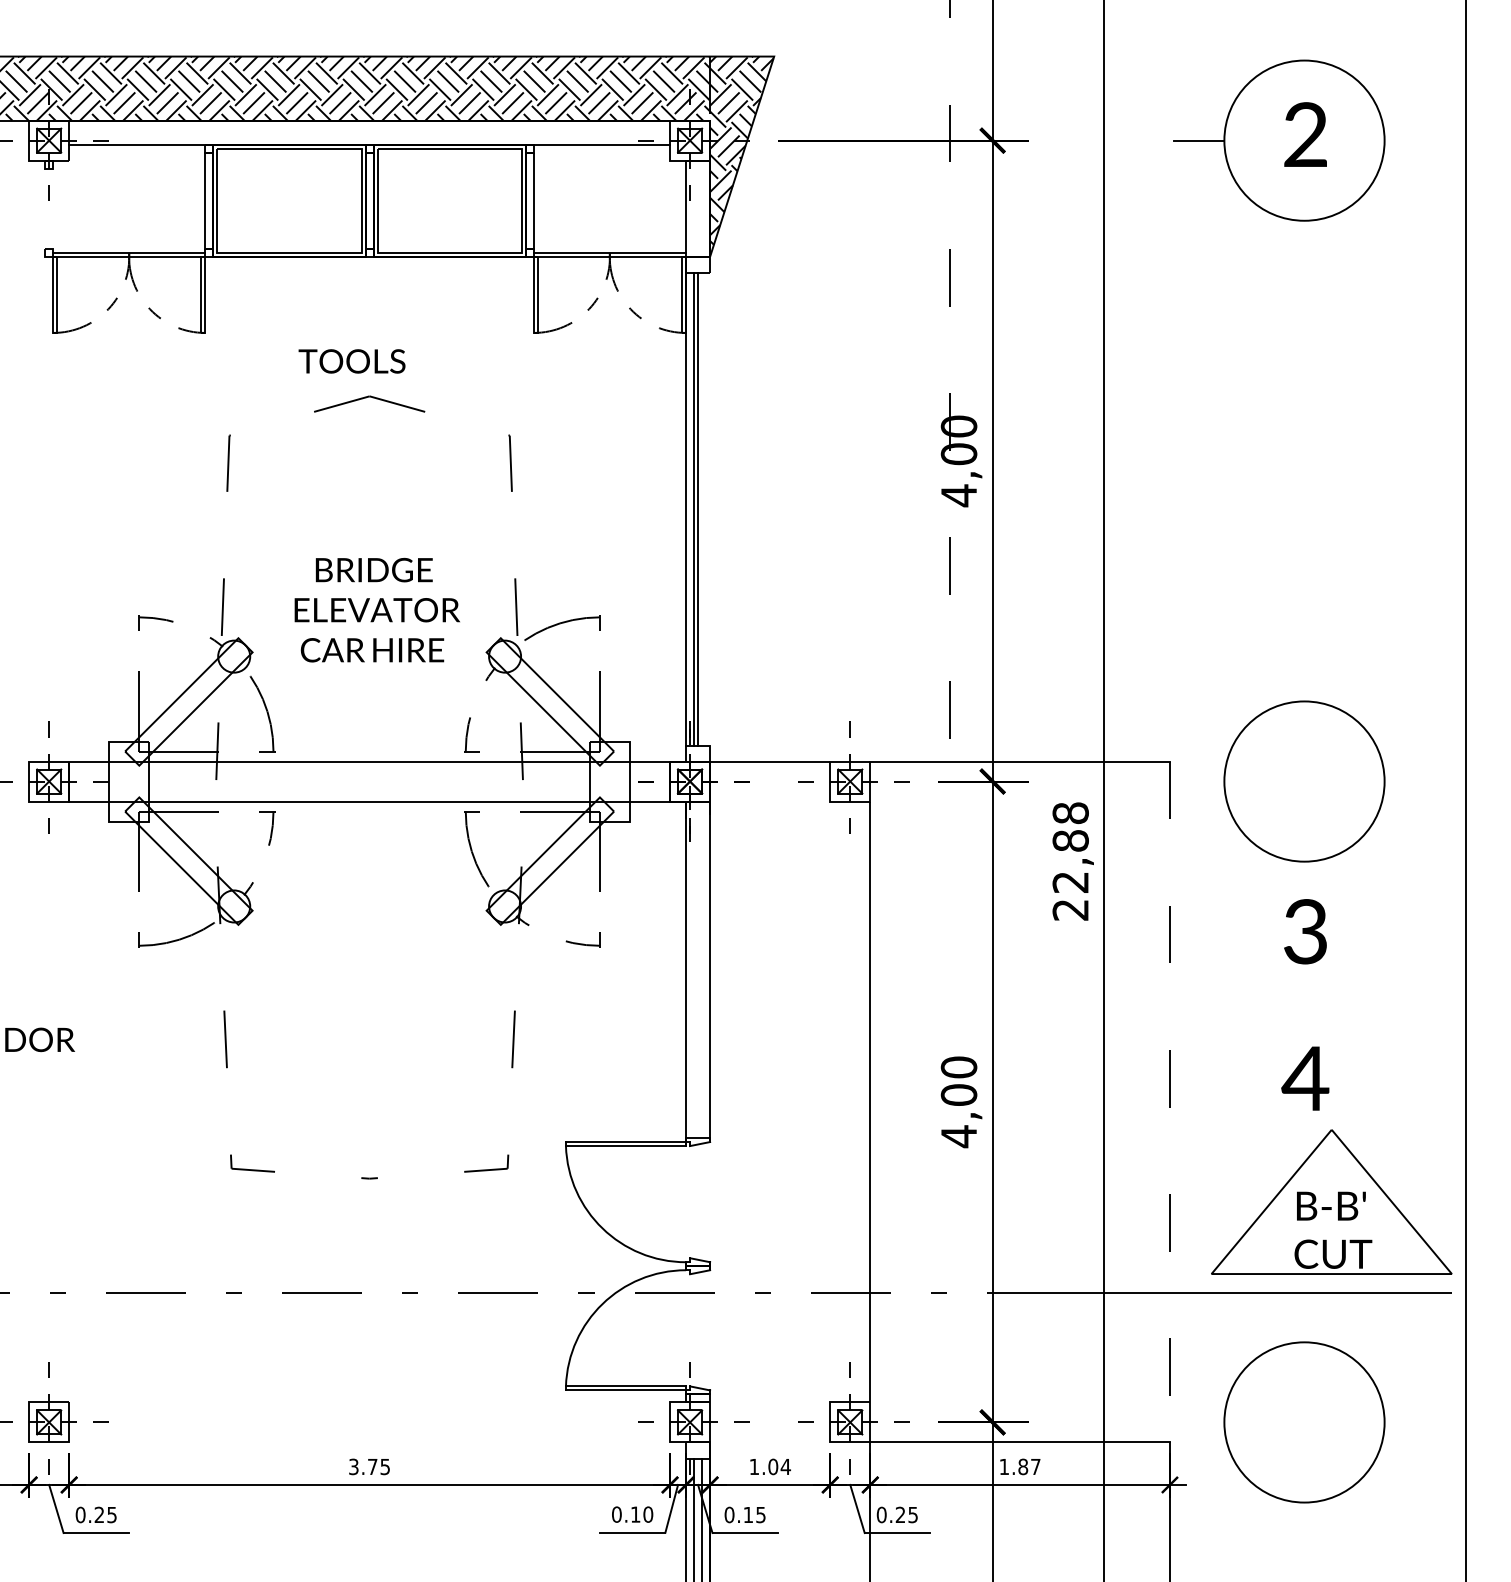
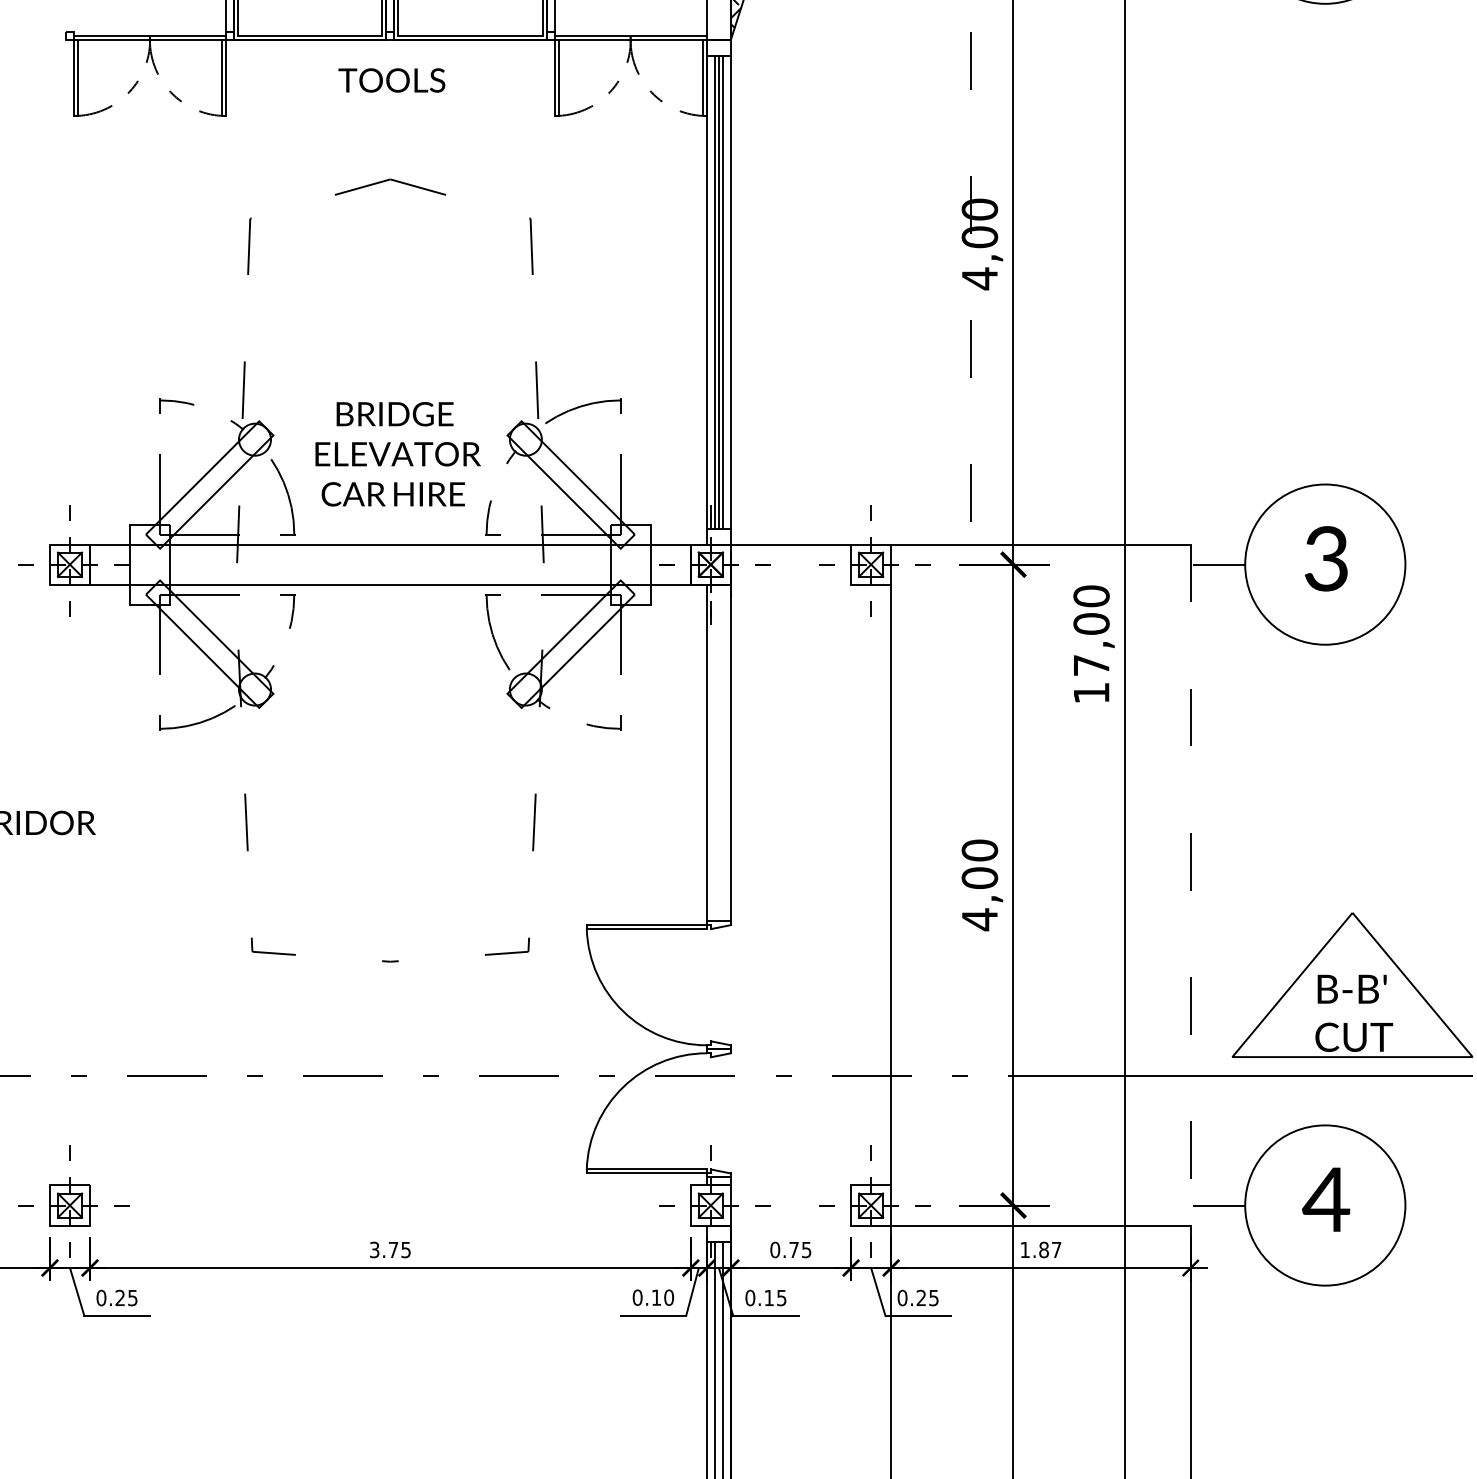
text: (351, 361) -> (391, 80), moved
line: (702, 508) -> (723, 291), added
line: (710, 508) -> (731, 291), added
text: (376, 609) -> (397, 453), moved
line: (1198, 781) -> (1219, 564), added
text: (1070, 861) -> (1091, 644), 22,88 -> 17,00
text: (1305, 931) -> (1326, 558), moved
text: (1305, 1078) -> (1326, 1199), moved
line: (1198, 1422) -> (1219, 1205), added
text: (770, 1466) -> (791, 1249), 1.04 -> 0.75

